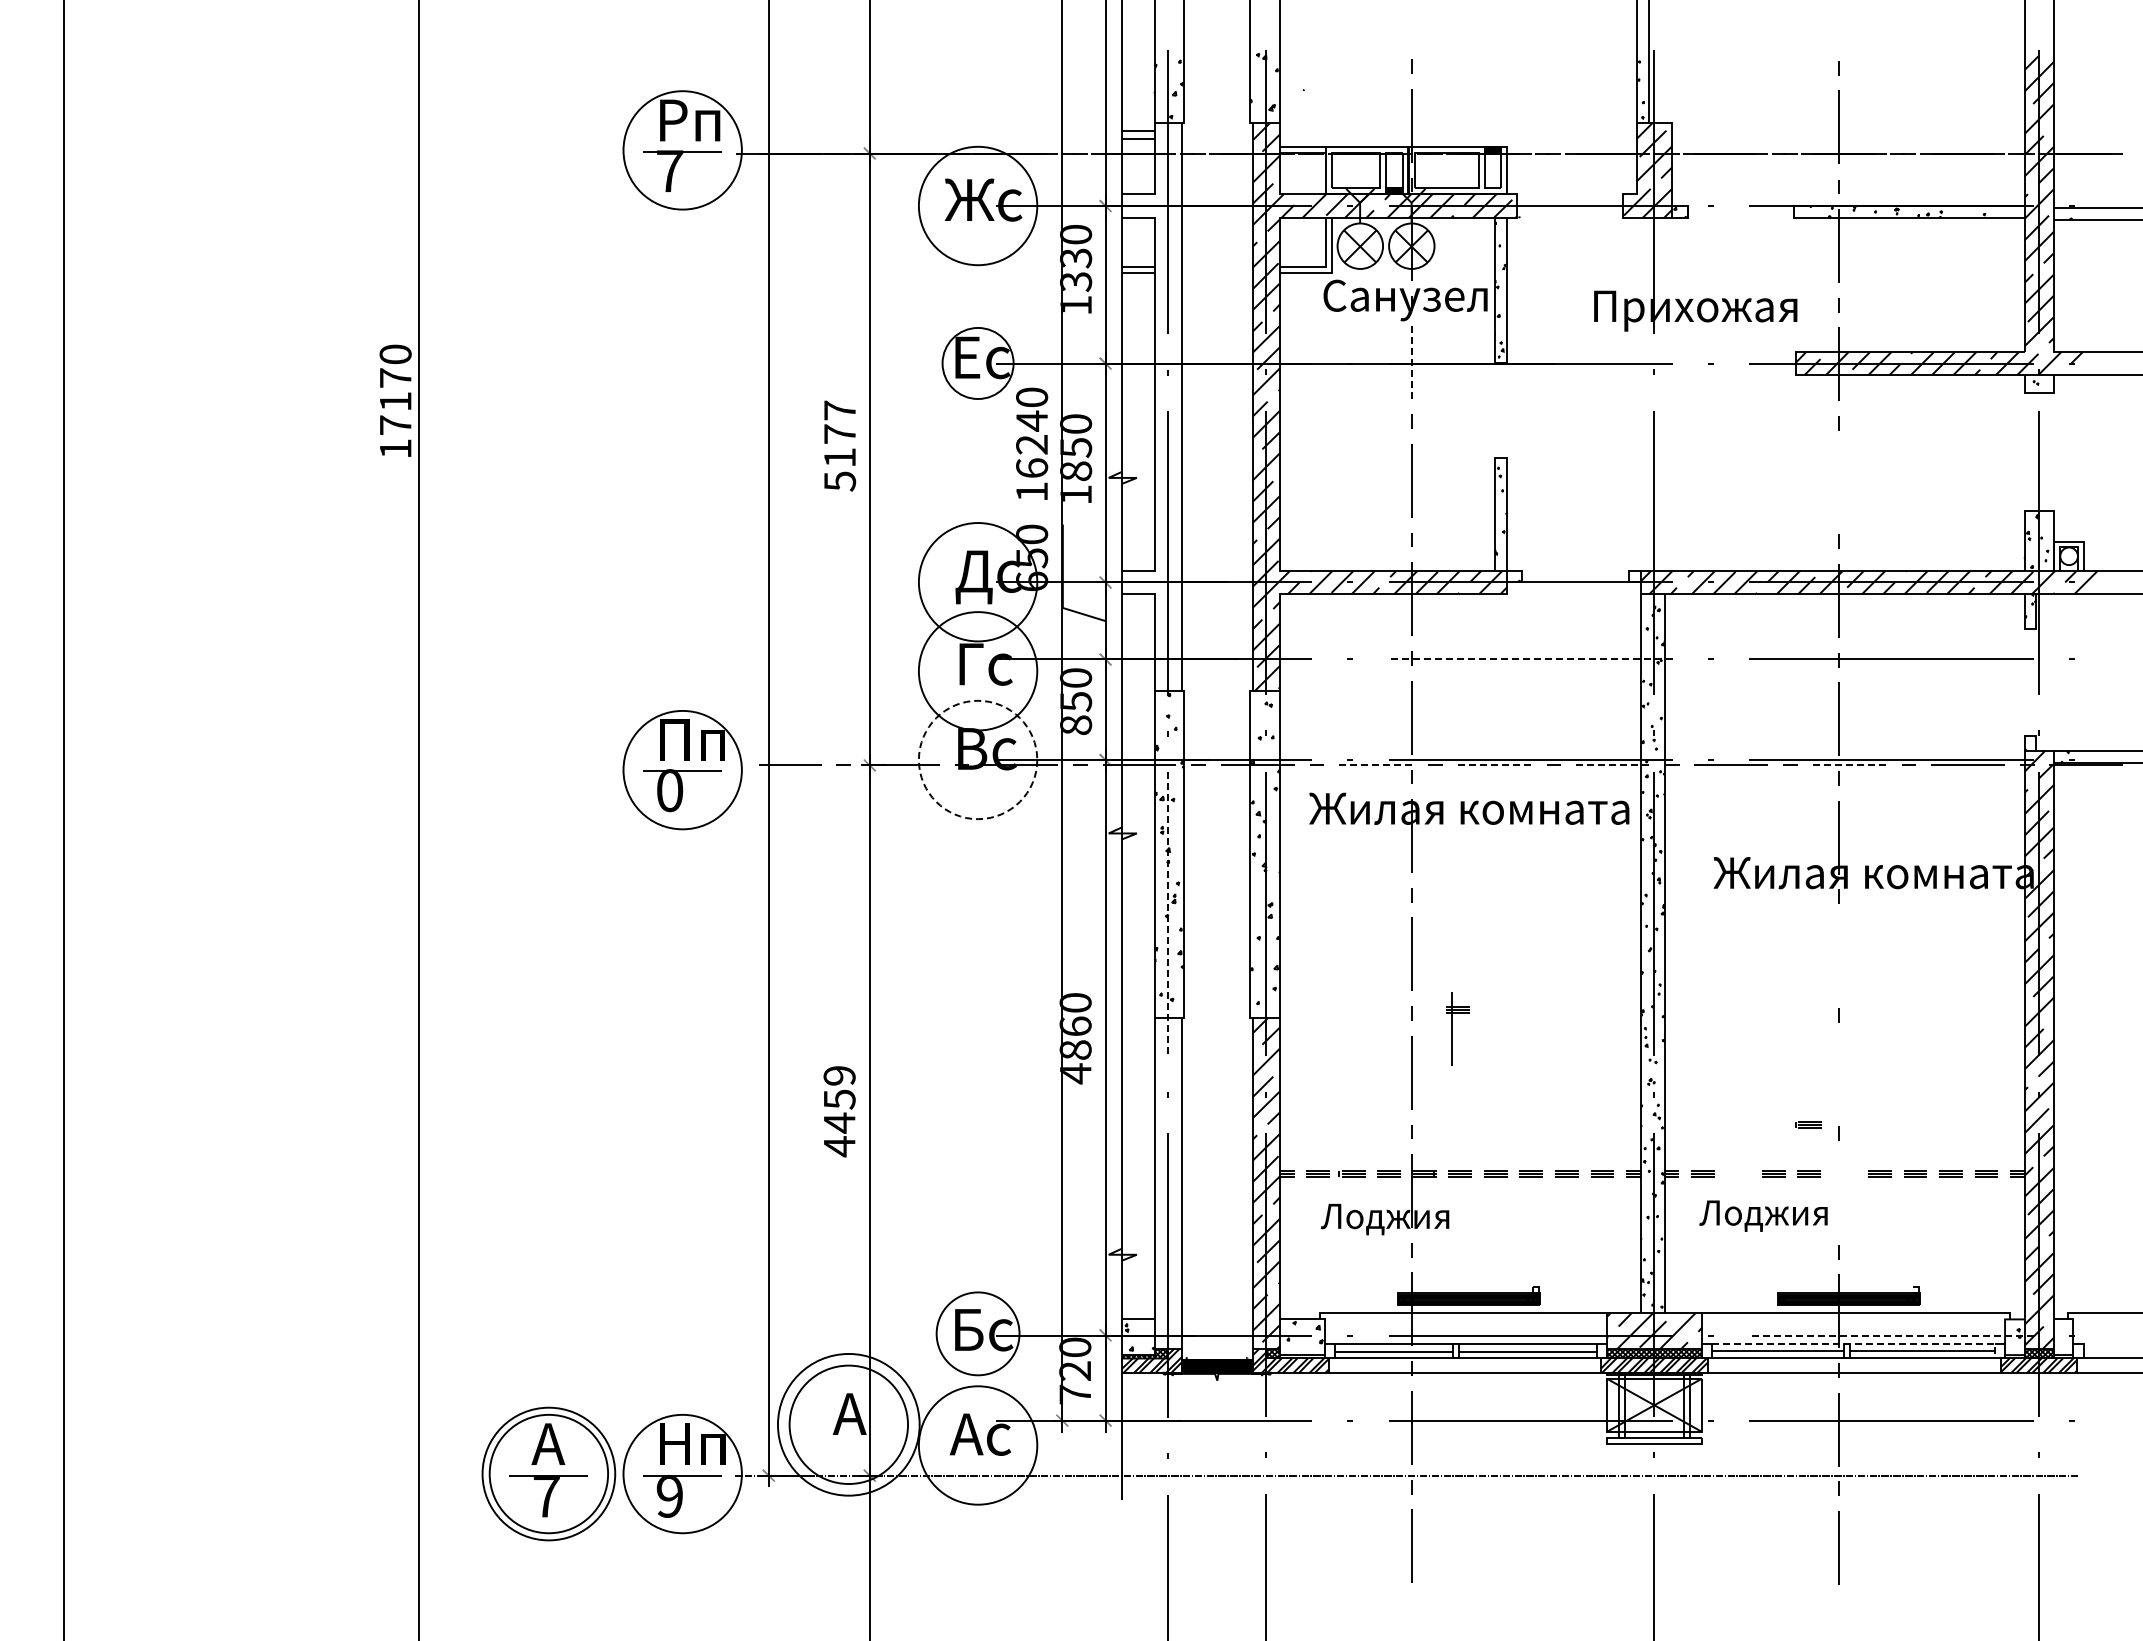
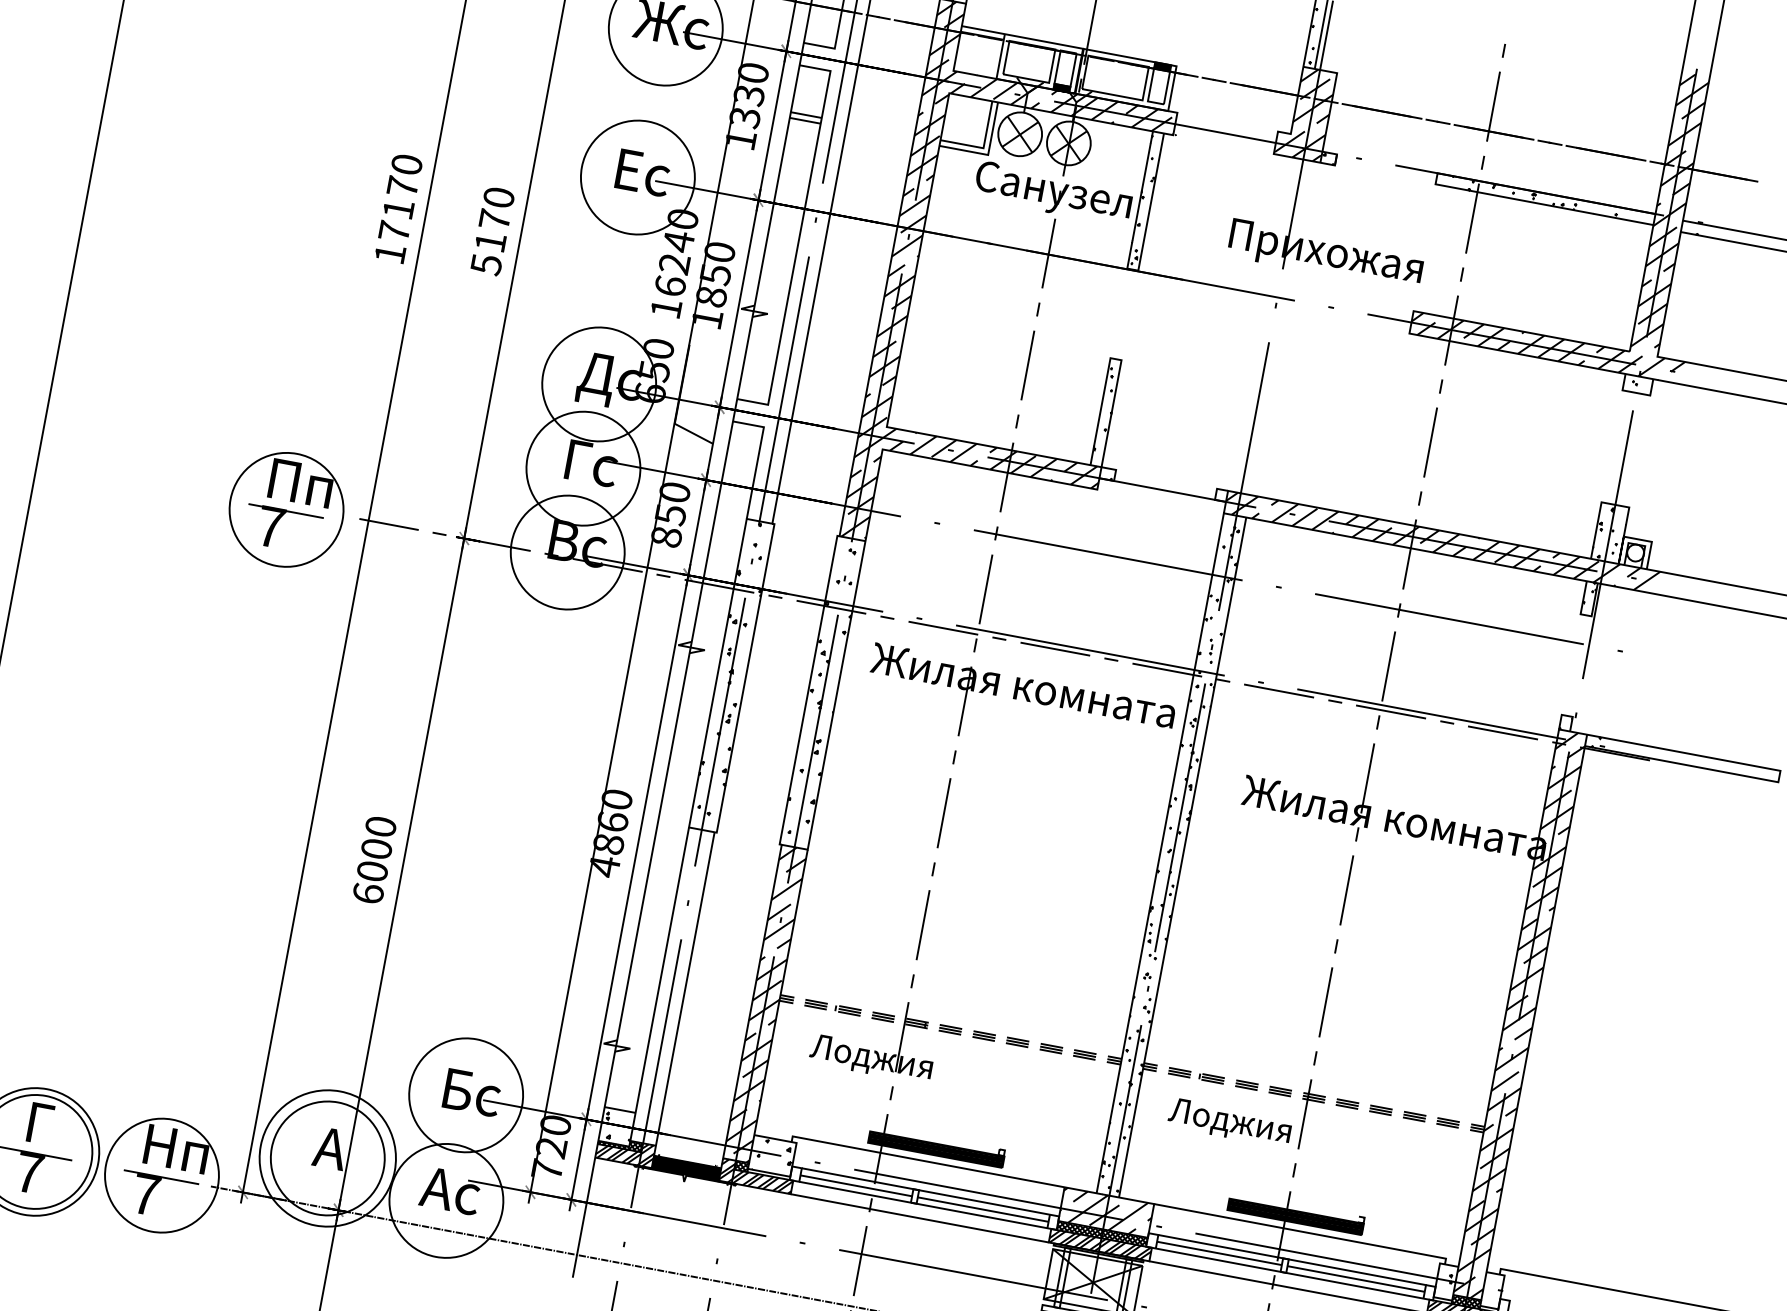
line: (1412, 362) -> (1048, 253), dashed -> solid
circle: (977, 363) -> (637, 177), size x1.67
text: (395, 400) -> (398, 208), moved
text: (840, 410) -> (499, 197), 5177 -> 5170
line: (1838, 482) -> (1430, 442), added
line: (1530, 659) -> (1107, 555), dashed -> solid
circle: (977, 759) -> (567, 552), dashed -> solid
line: (1376, 765) -> (943, 628), dashed -> solid
line: (1494, 765) -> (1055, 649), dashed -> solid
line: (1613, 765) -> (1167, 670), dashed -> solid
line: (1850, 765) -> (1391, 712), dashed -> solid
text: (670, 790) -> (271, 526), 0 -> 7
line: (1168, 914) -> (720, 732), dashed -> solid
line: (1838, 955) -> (1346, 889), added
part: (1457, 1028) -> (1310, 1114), moved
line: (1838, 1074) -> (1325, 1002), added
text: (839, 1111) -> (374, 860), 4459 -> 6000
part: (1808, 1124) -> (1211, 1077), moved
circle: (977, 1333) -> (465, 1094), size x1.43
line: (1891, 1335) -> (1329, 1258), dashed -> solid
line: (1861, 1344) -> (1299, 1261), dashed -> solid
text: (548, 1443) -> (40, 1122), А -> Г
text: (669, 1497) -> (145, 1195), 9 -> 7

